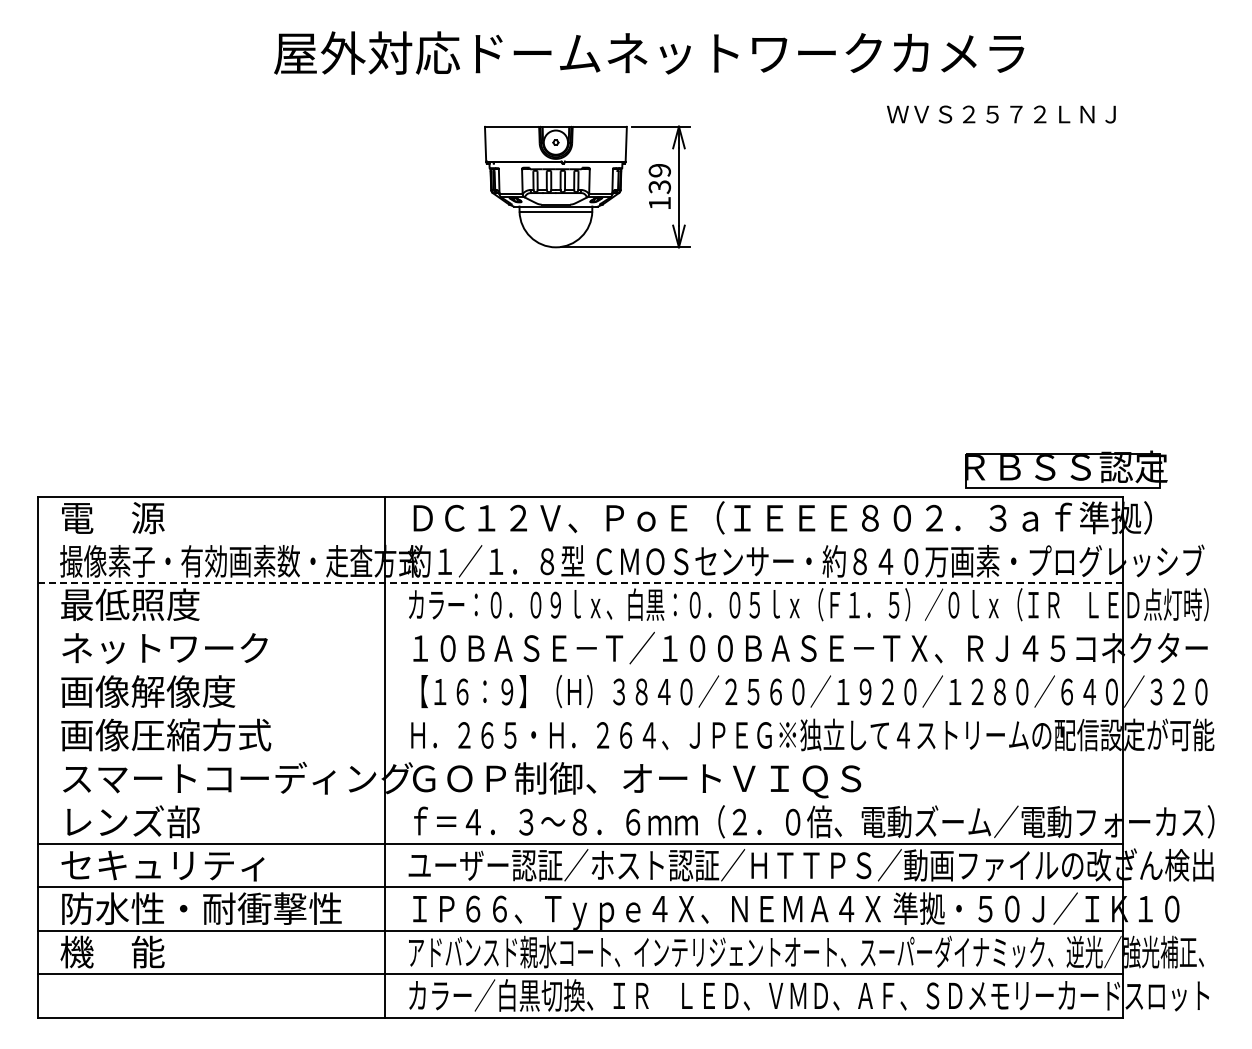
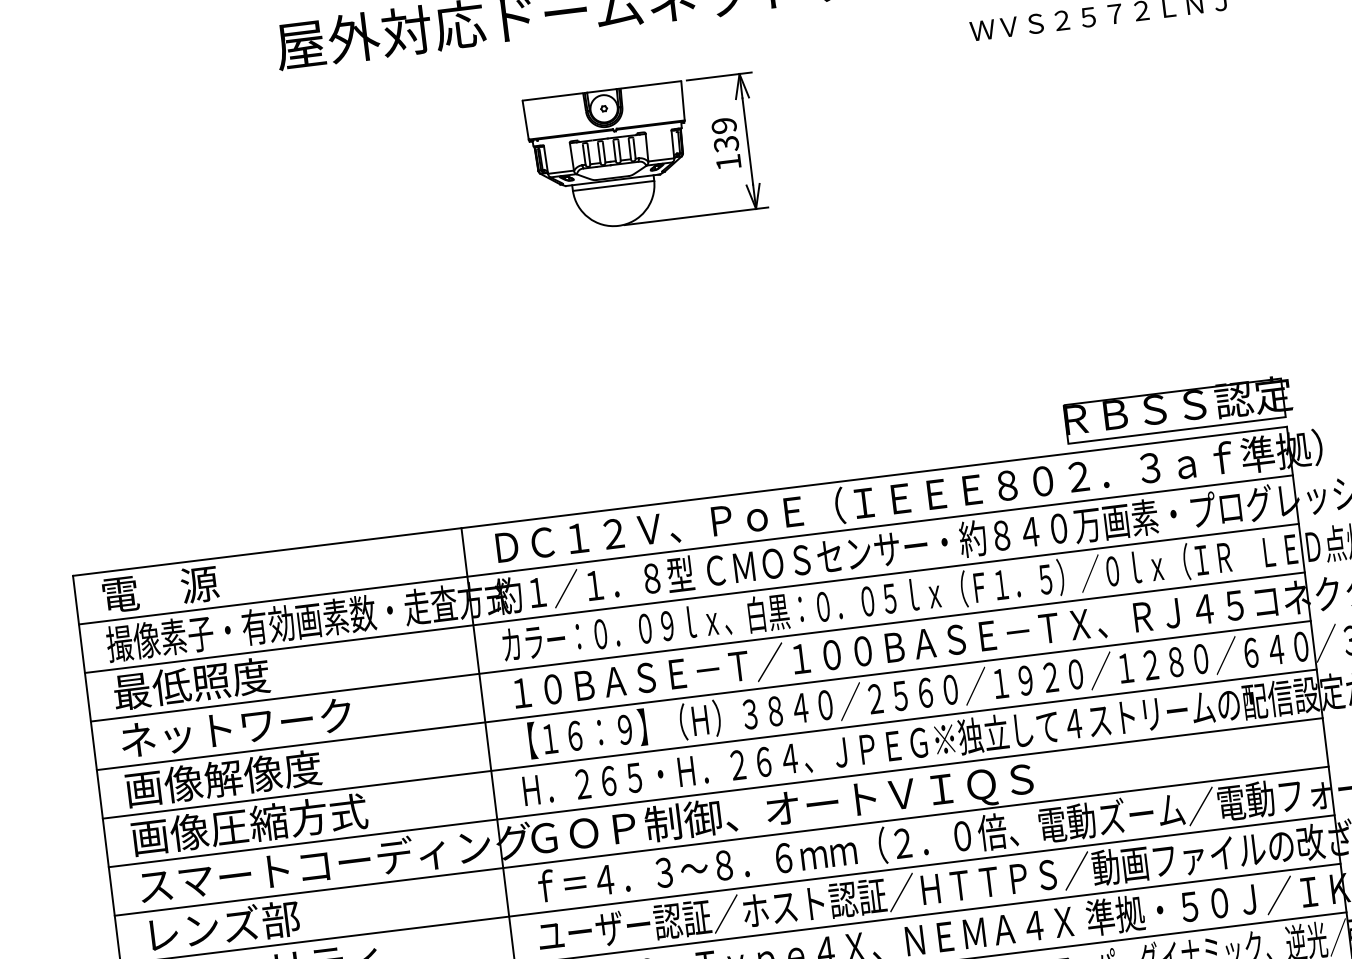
part: (1066, 469) -> (1178, 409), moved
line: (580, 540) -> (686, 550), added
line: (580, 583) -> (692, 598), dashed -> solid
line: (580, 626) -> (698, 646), added
line: (580, 670) -> (704, 695), added
line: (580, 713) -> (709, 743), added
line: (580, 757) -> (716, 793), added
line: (580, 800) -> (721, 841), added

